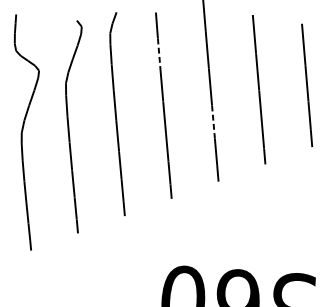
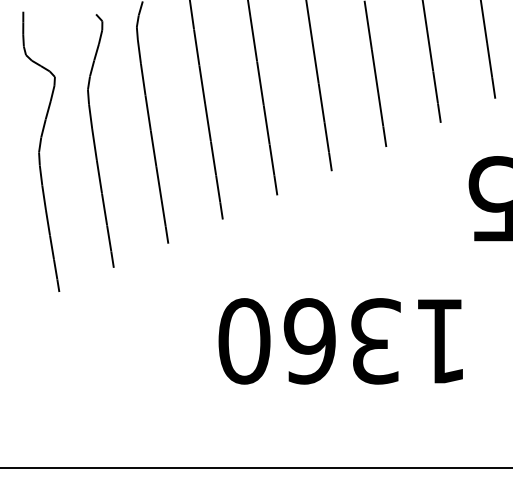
line: (158, 54) -> (196, 48), dashed -> solid
line: (213, 121) -> (266, 124), dashed -> solid

